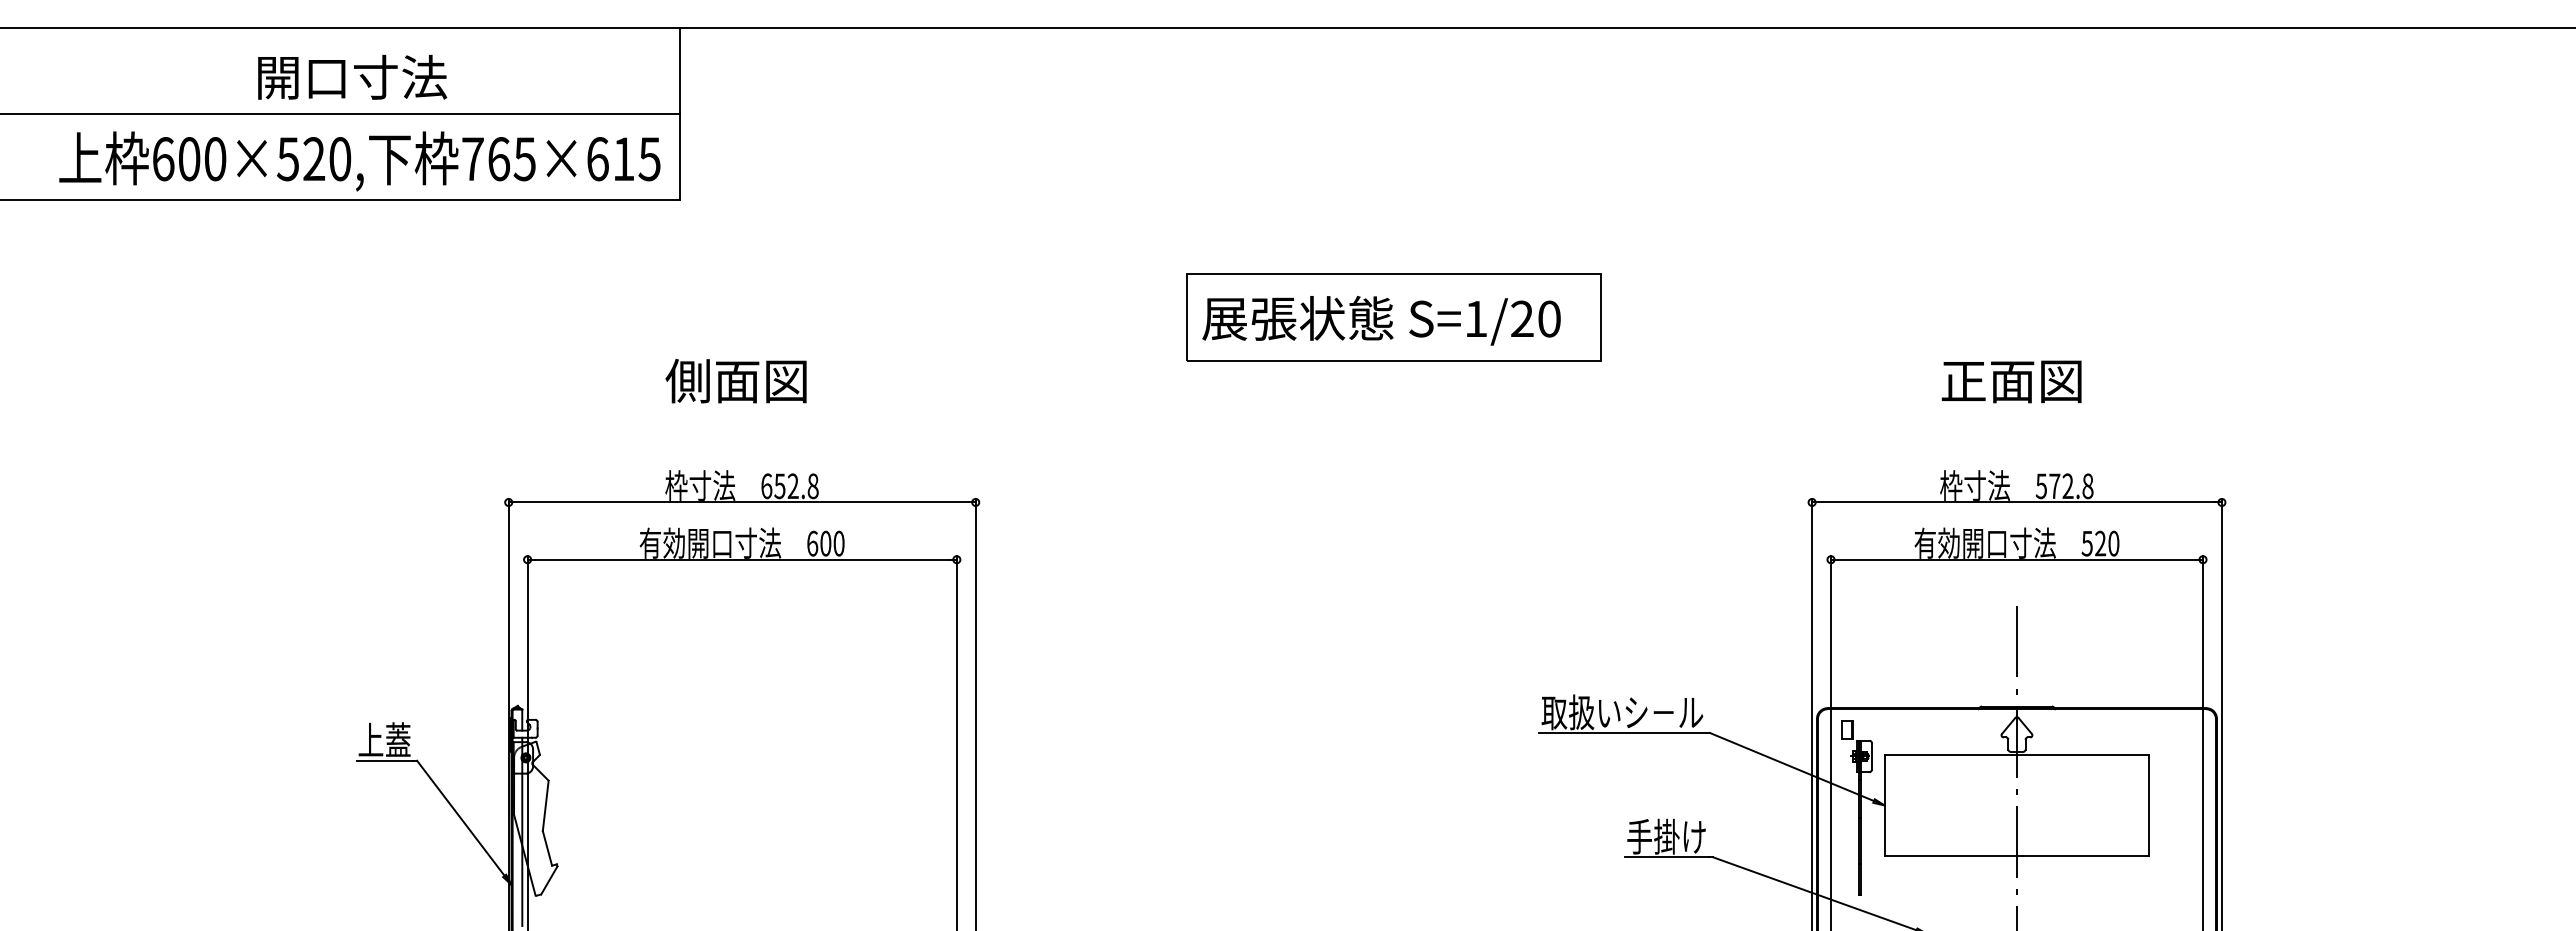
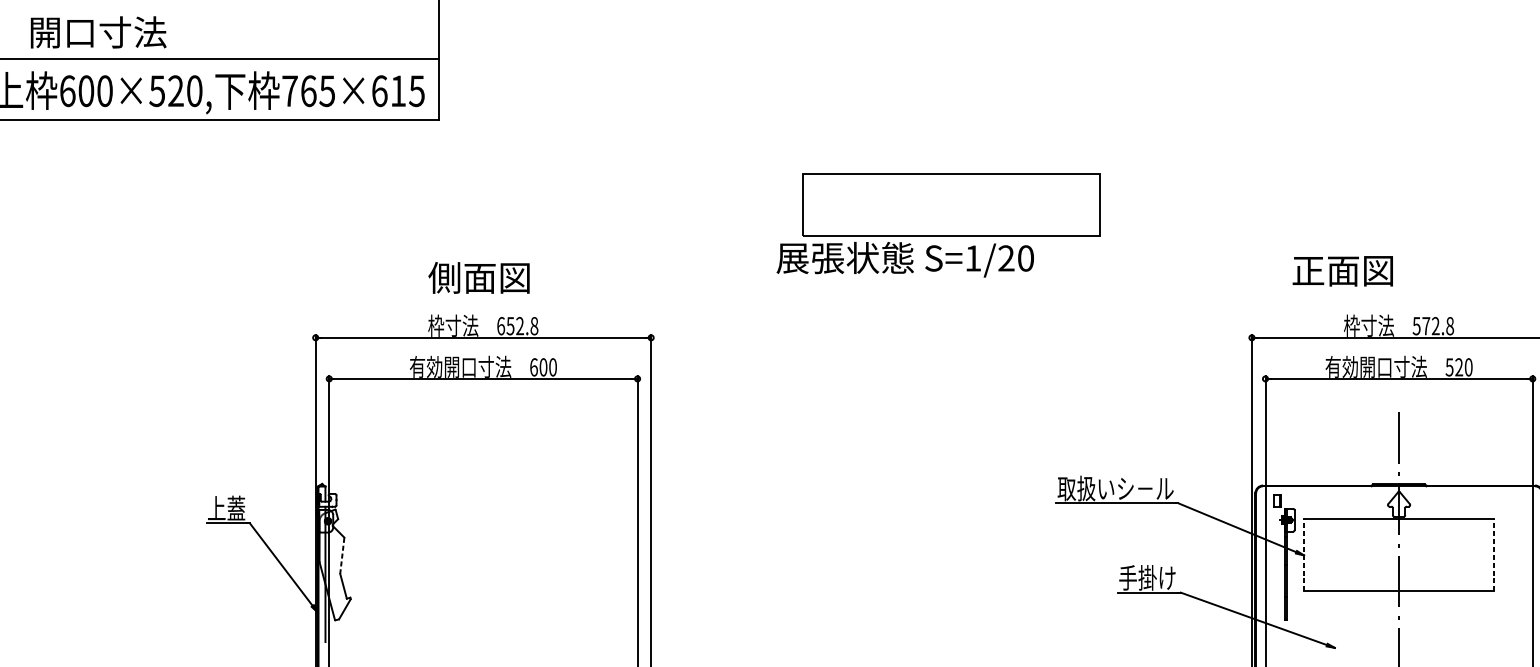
text: (352, 76) -> (98, 31), moved
text: (1381, 320) -> (905, 259), moved
text: (735, 381) -> (478, 278), moved
text: (2011, 381) -> (1342, 271), moved
line: (1884, 804) -> (1303, 554), solid -> dashed
line: (2149, 804) -> (1494, 554), solid -> dashed
line: (545, 806) -> (342, 556), solid -> dashed

